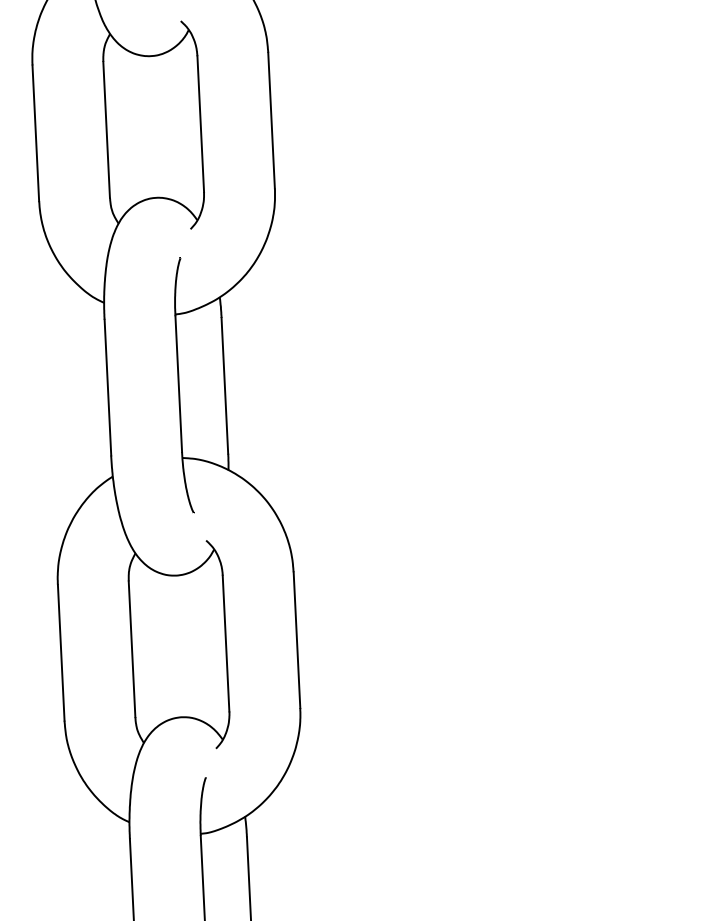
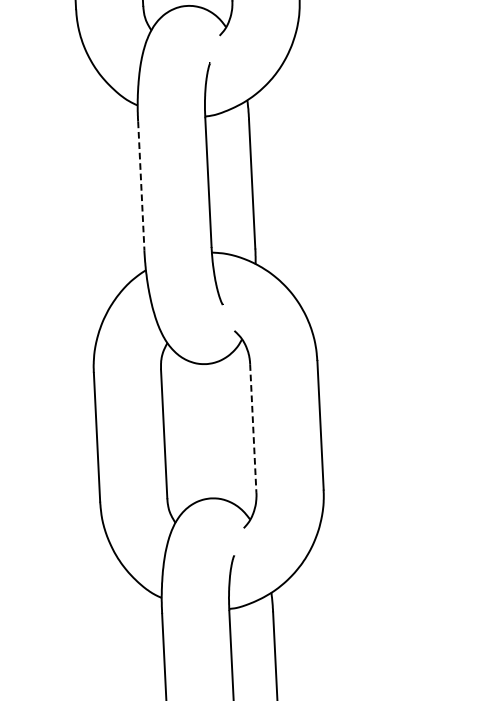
line: (107, 387) -> (140, 185), solid -> dashed
line: (226, 643) -> (253, 428), solid -> dashed

